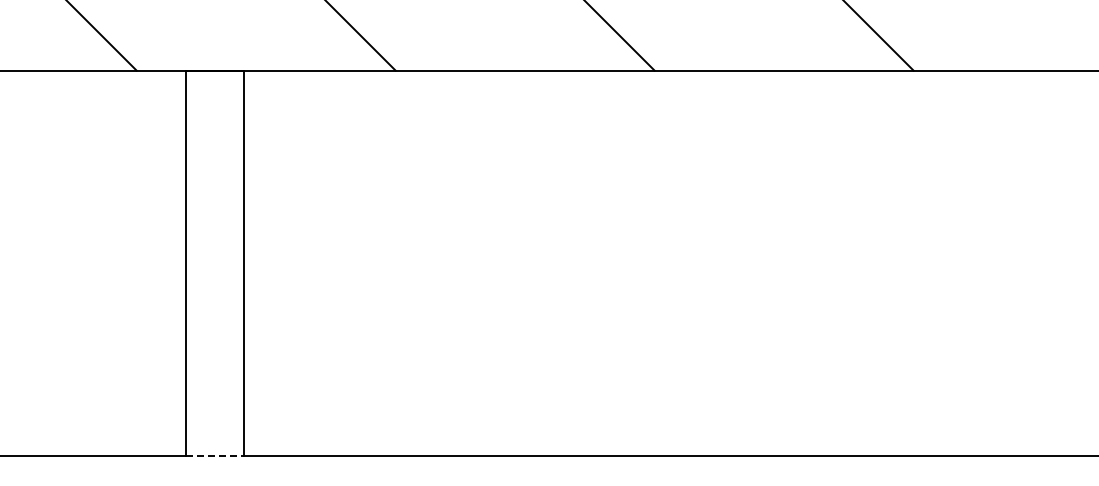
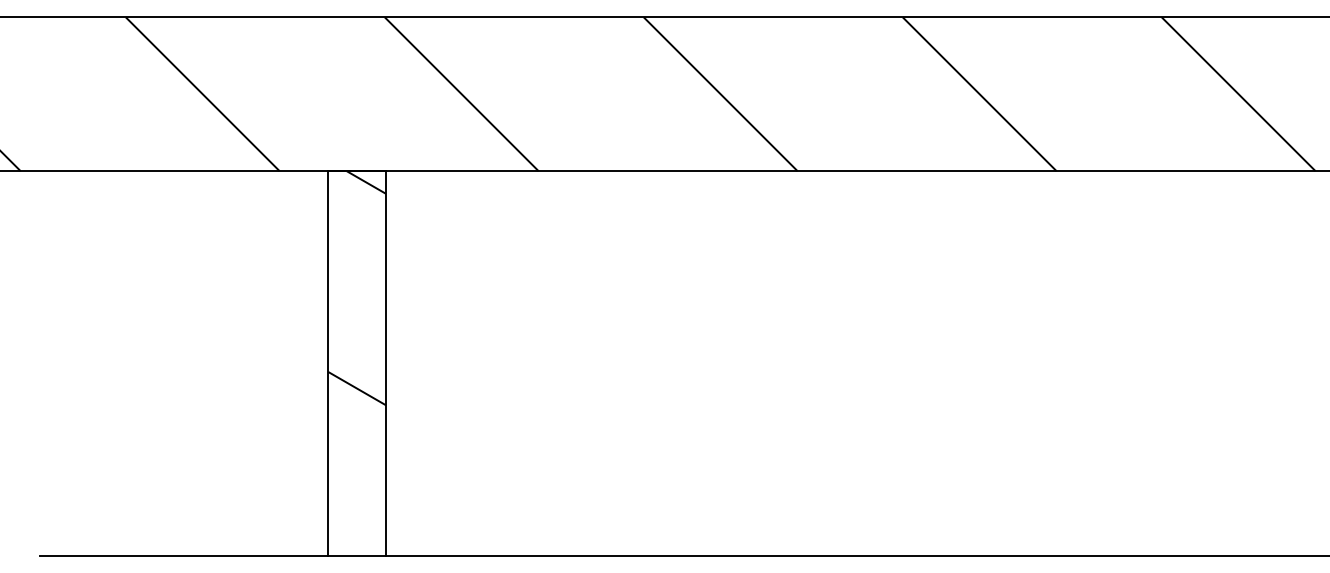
hatch: (214, 188) -> (356, 288), added
line: (215, 455) -> (357, 555), dashed -> solid

